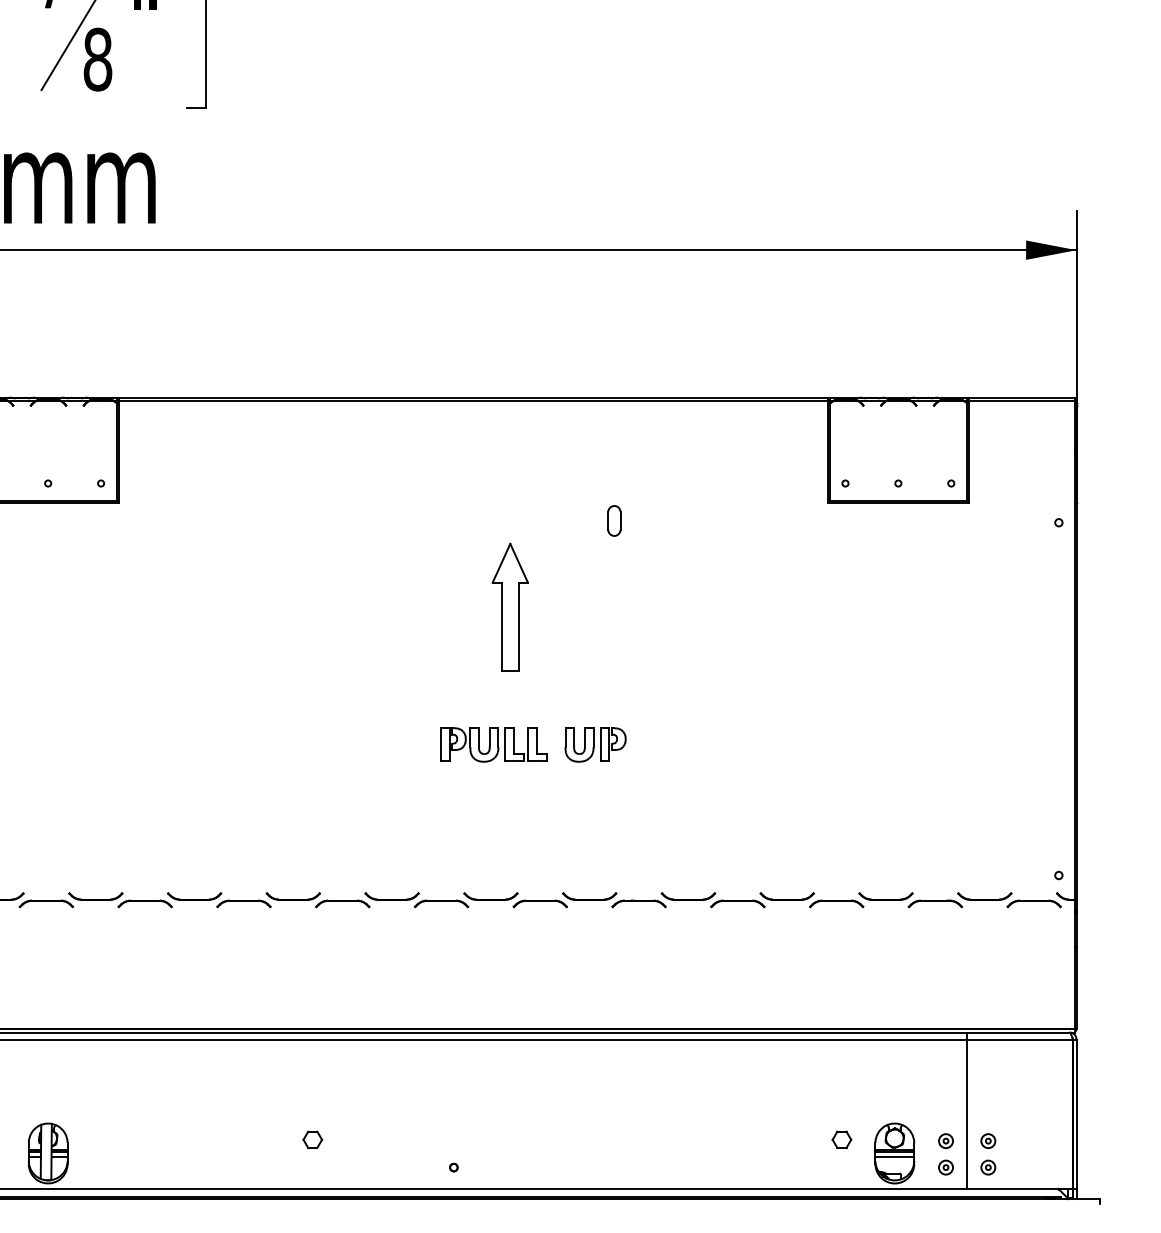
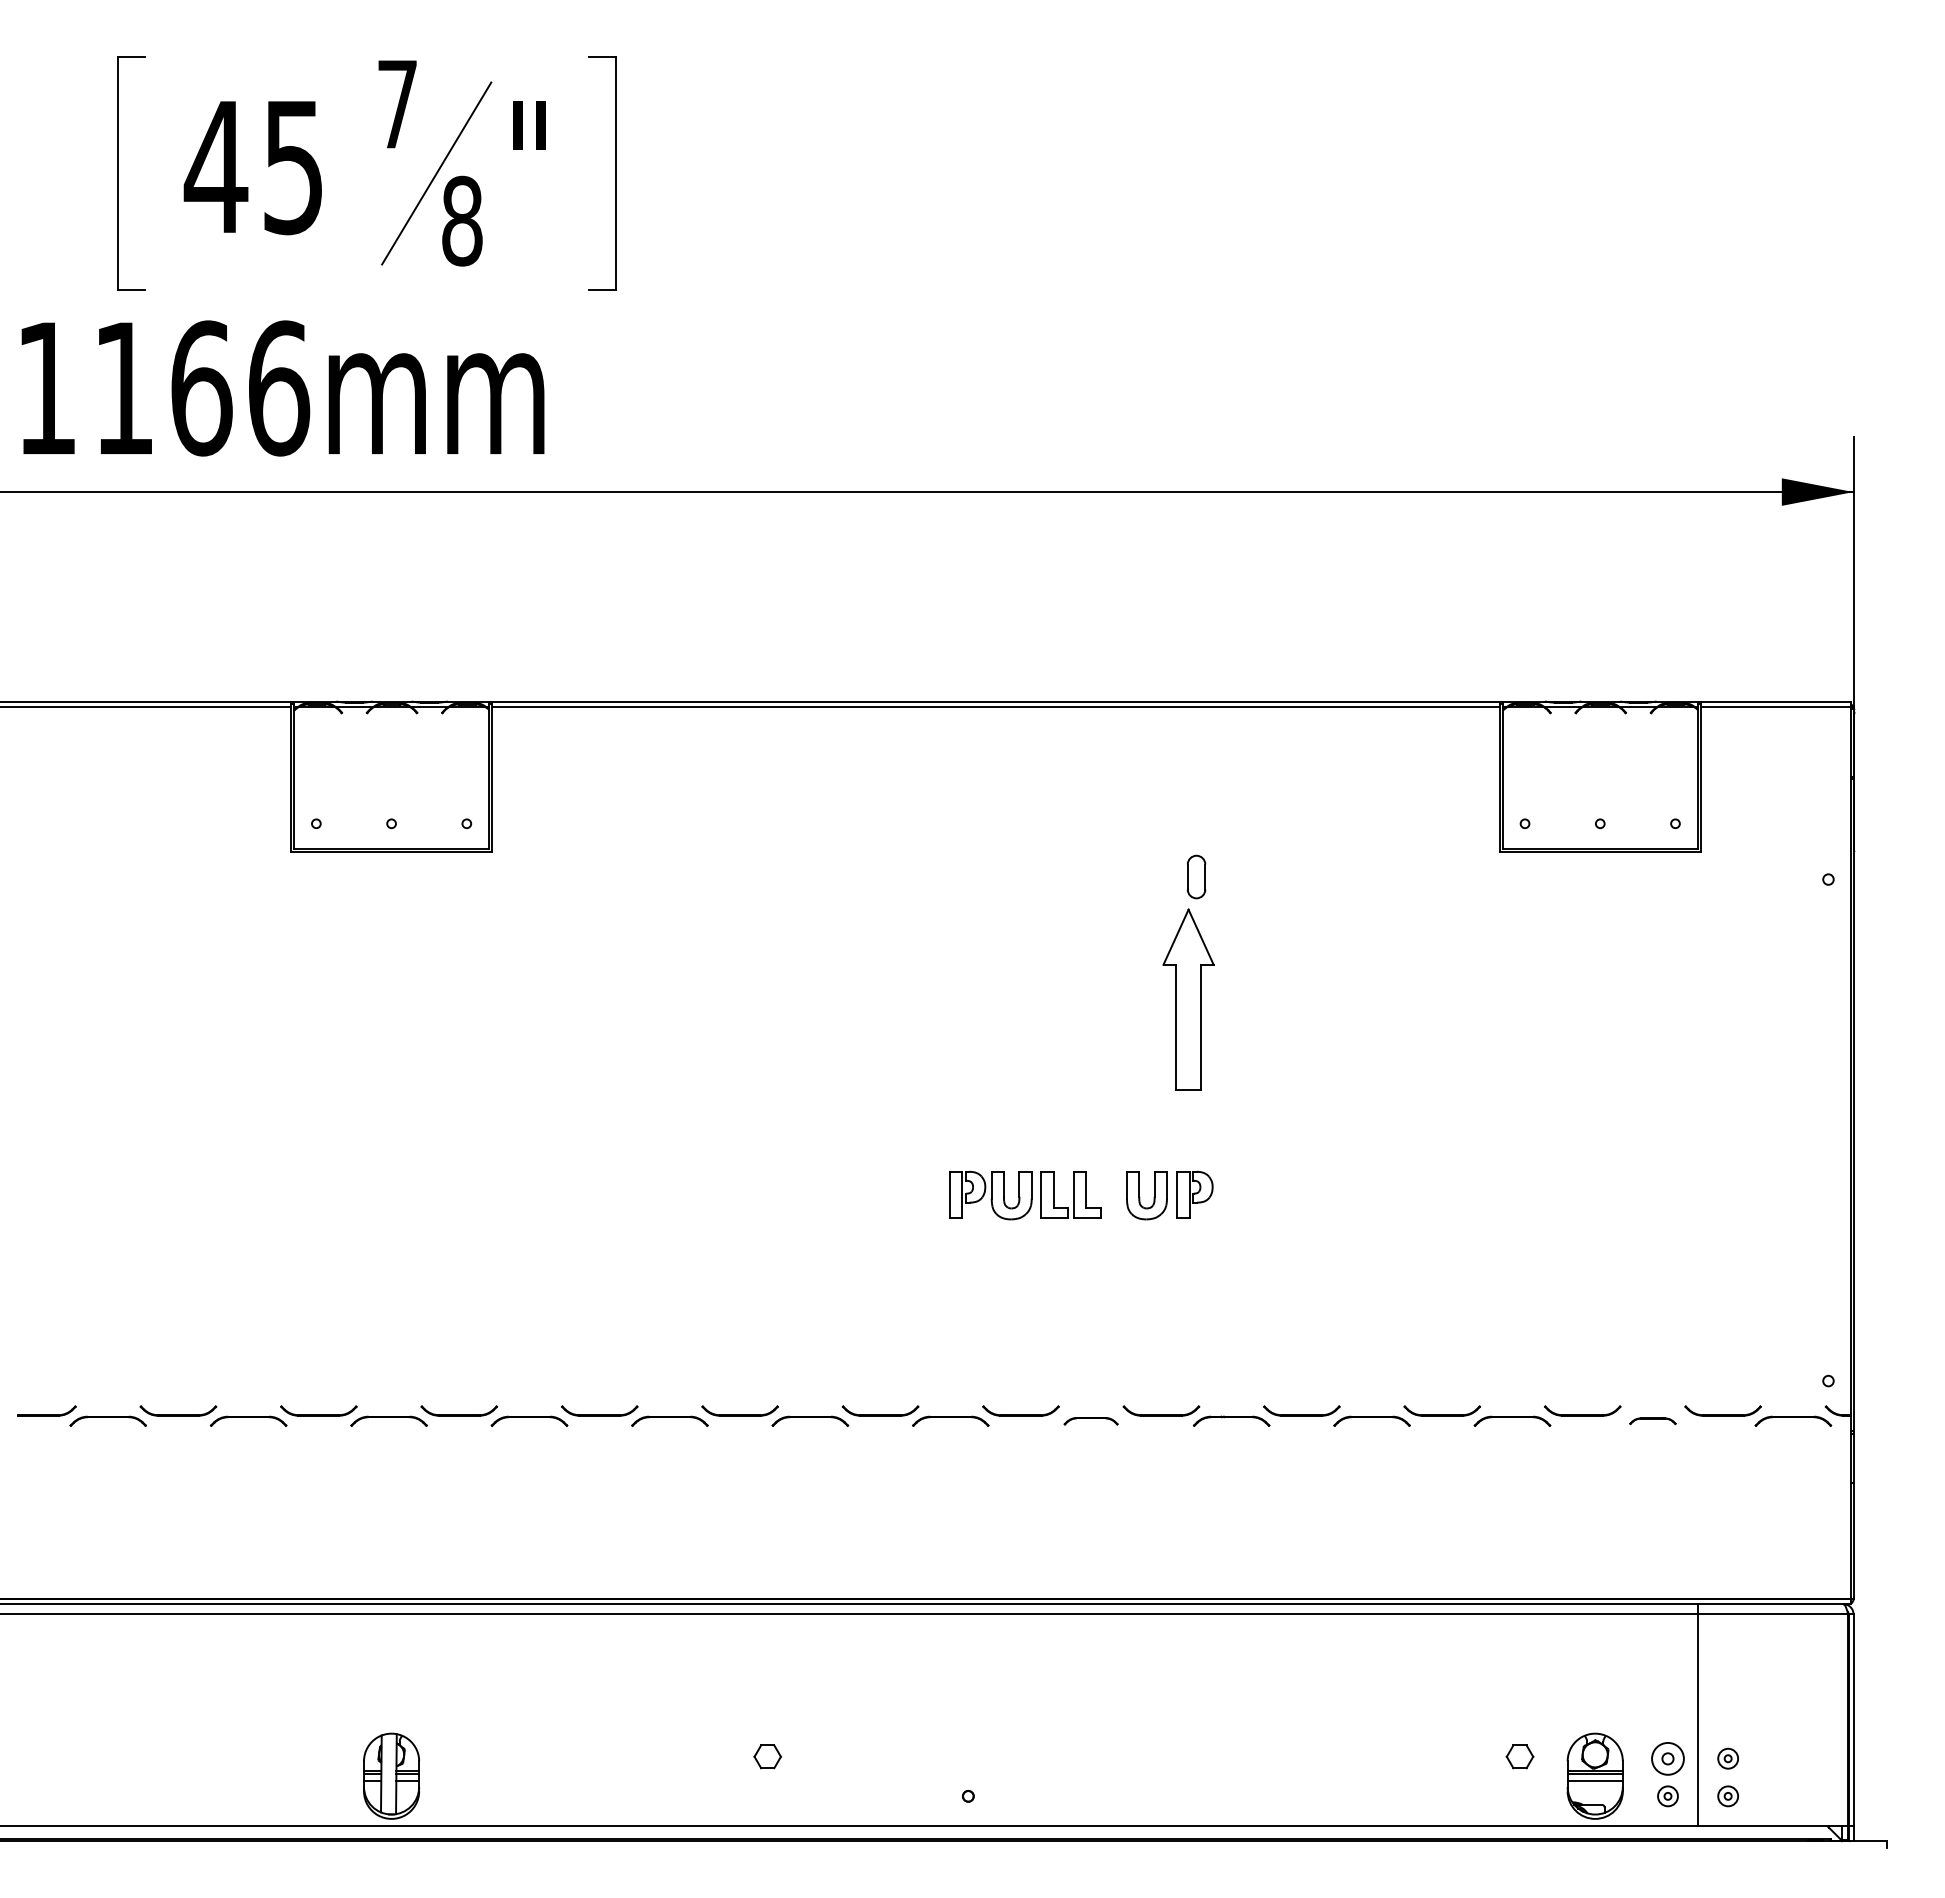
part: (510, 607) -> (1188, 999), moved
part: (539, 903) -> (1090, 1420), size x0.7
part: (935, 903) -> (1652, 1420), size x0.6
part: (945, 1140) -> (1667, 1758), size x1.6

